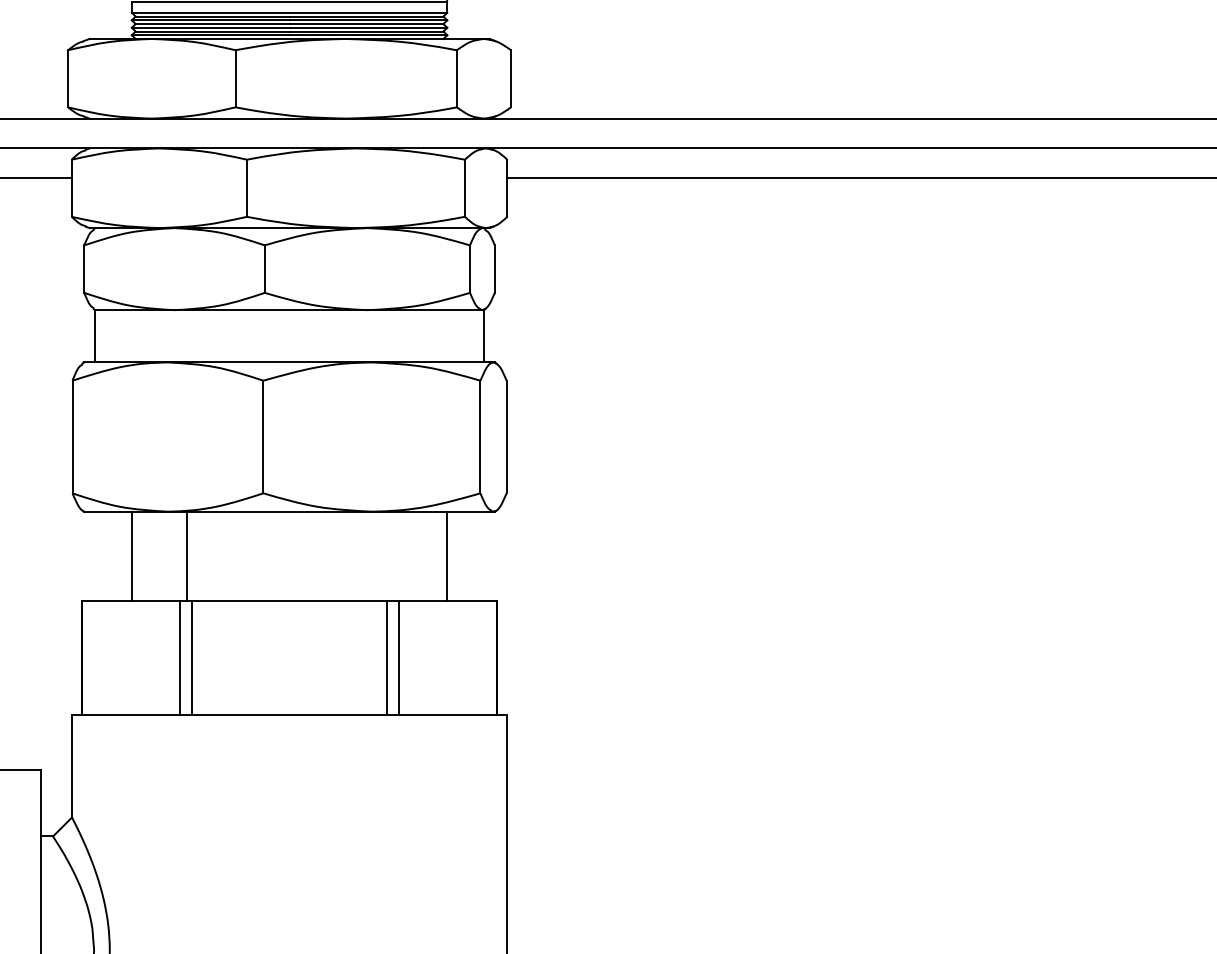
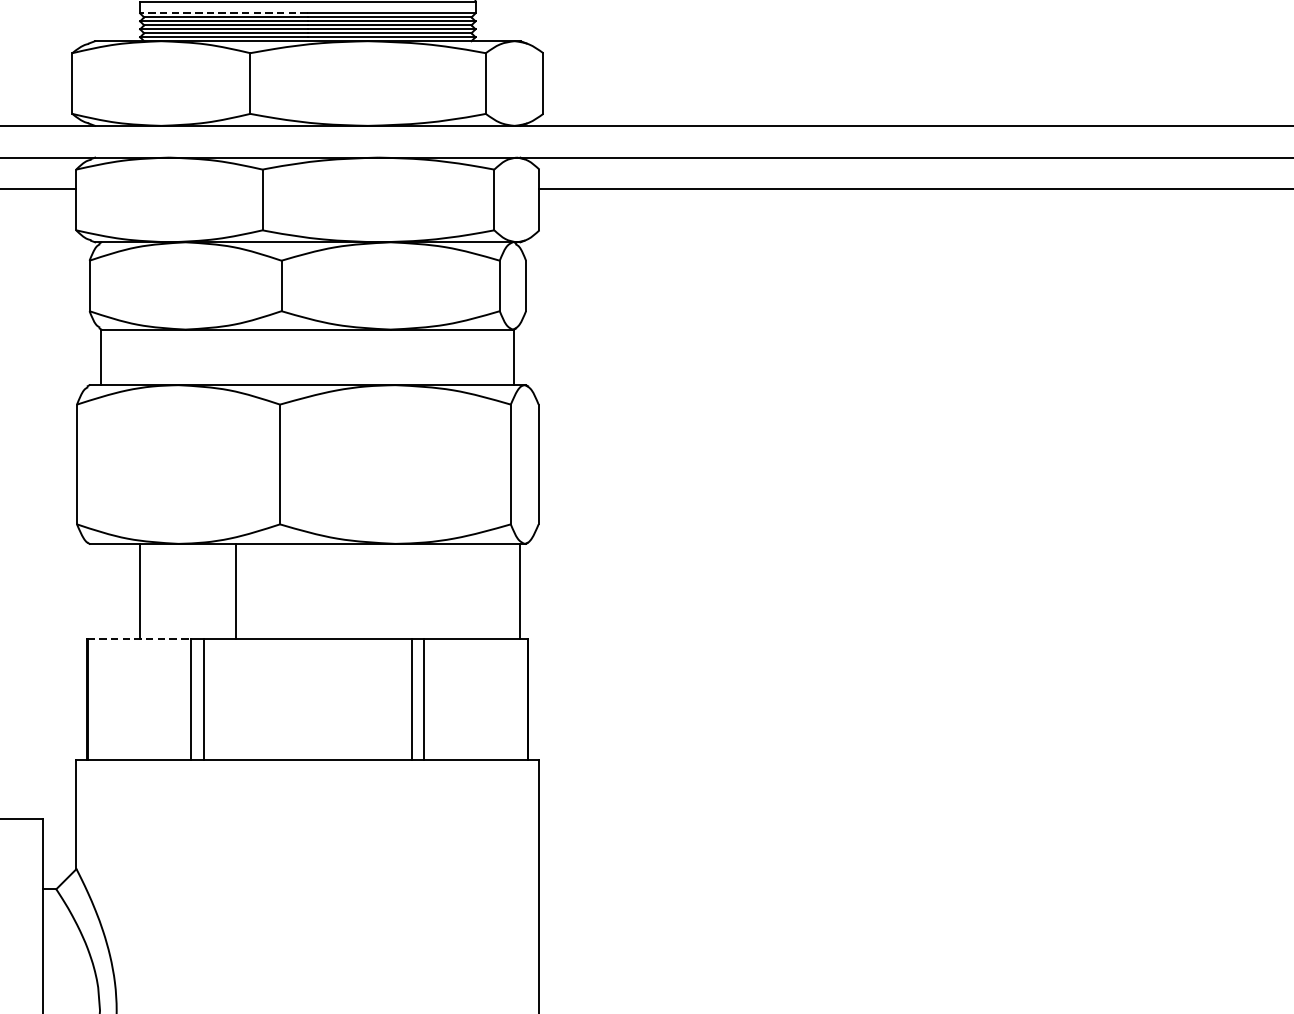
line: (210, 12) -> (223, 13), solid -> dashed
line: (187, 556) -> (236, 591), moved
line: (447, 556) -> (520, 591), moved
line: (131, 601) -> (139, 639), solid -> dashed

